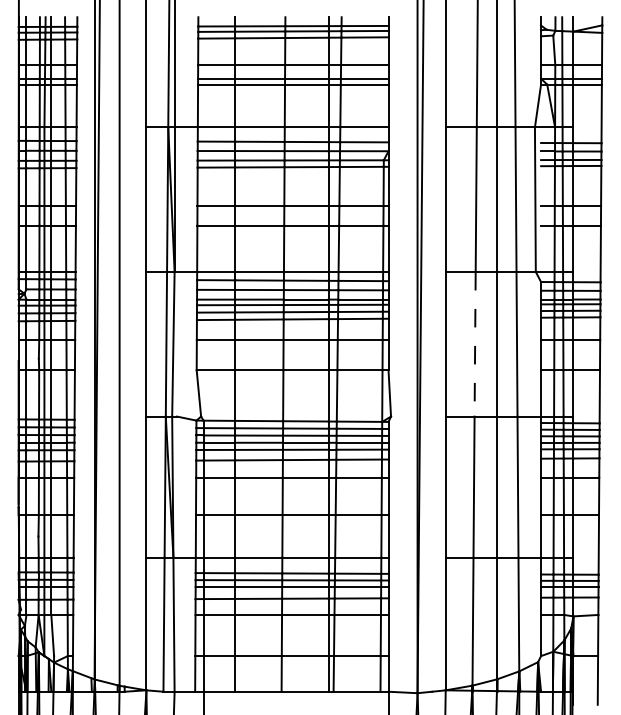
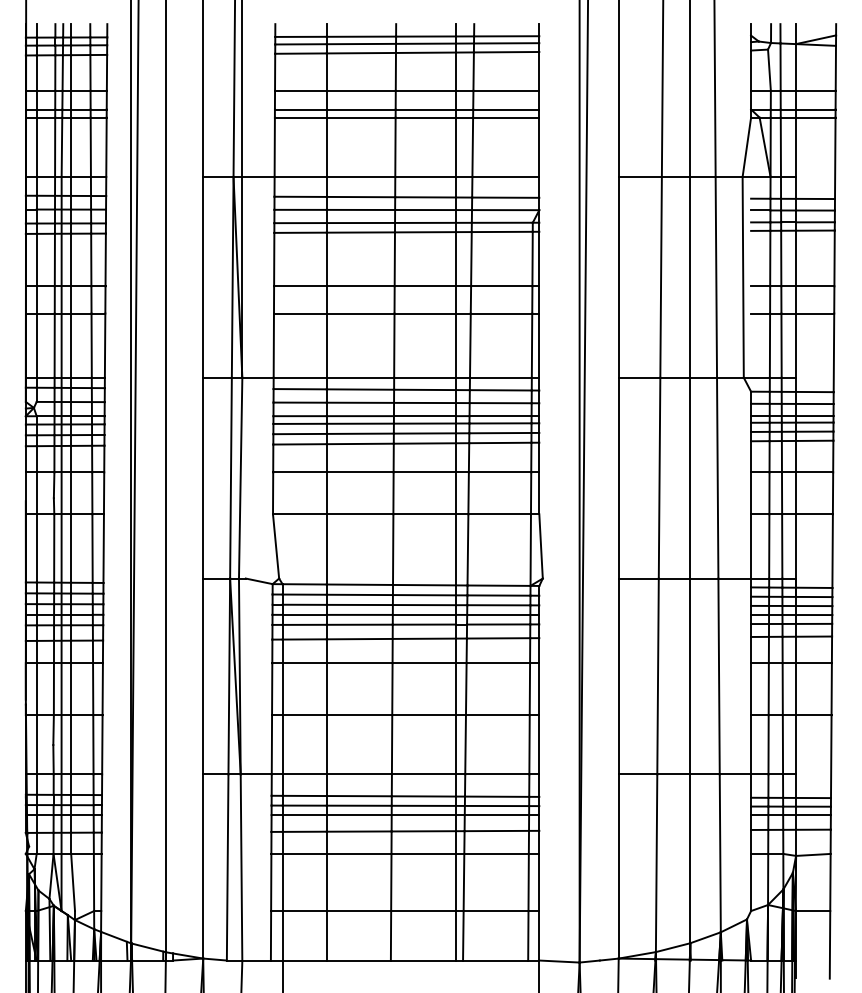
line: (475, 344) -> (659, 478), dashed -> solid

